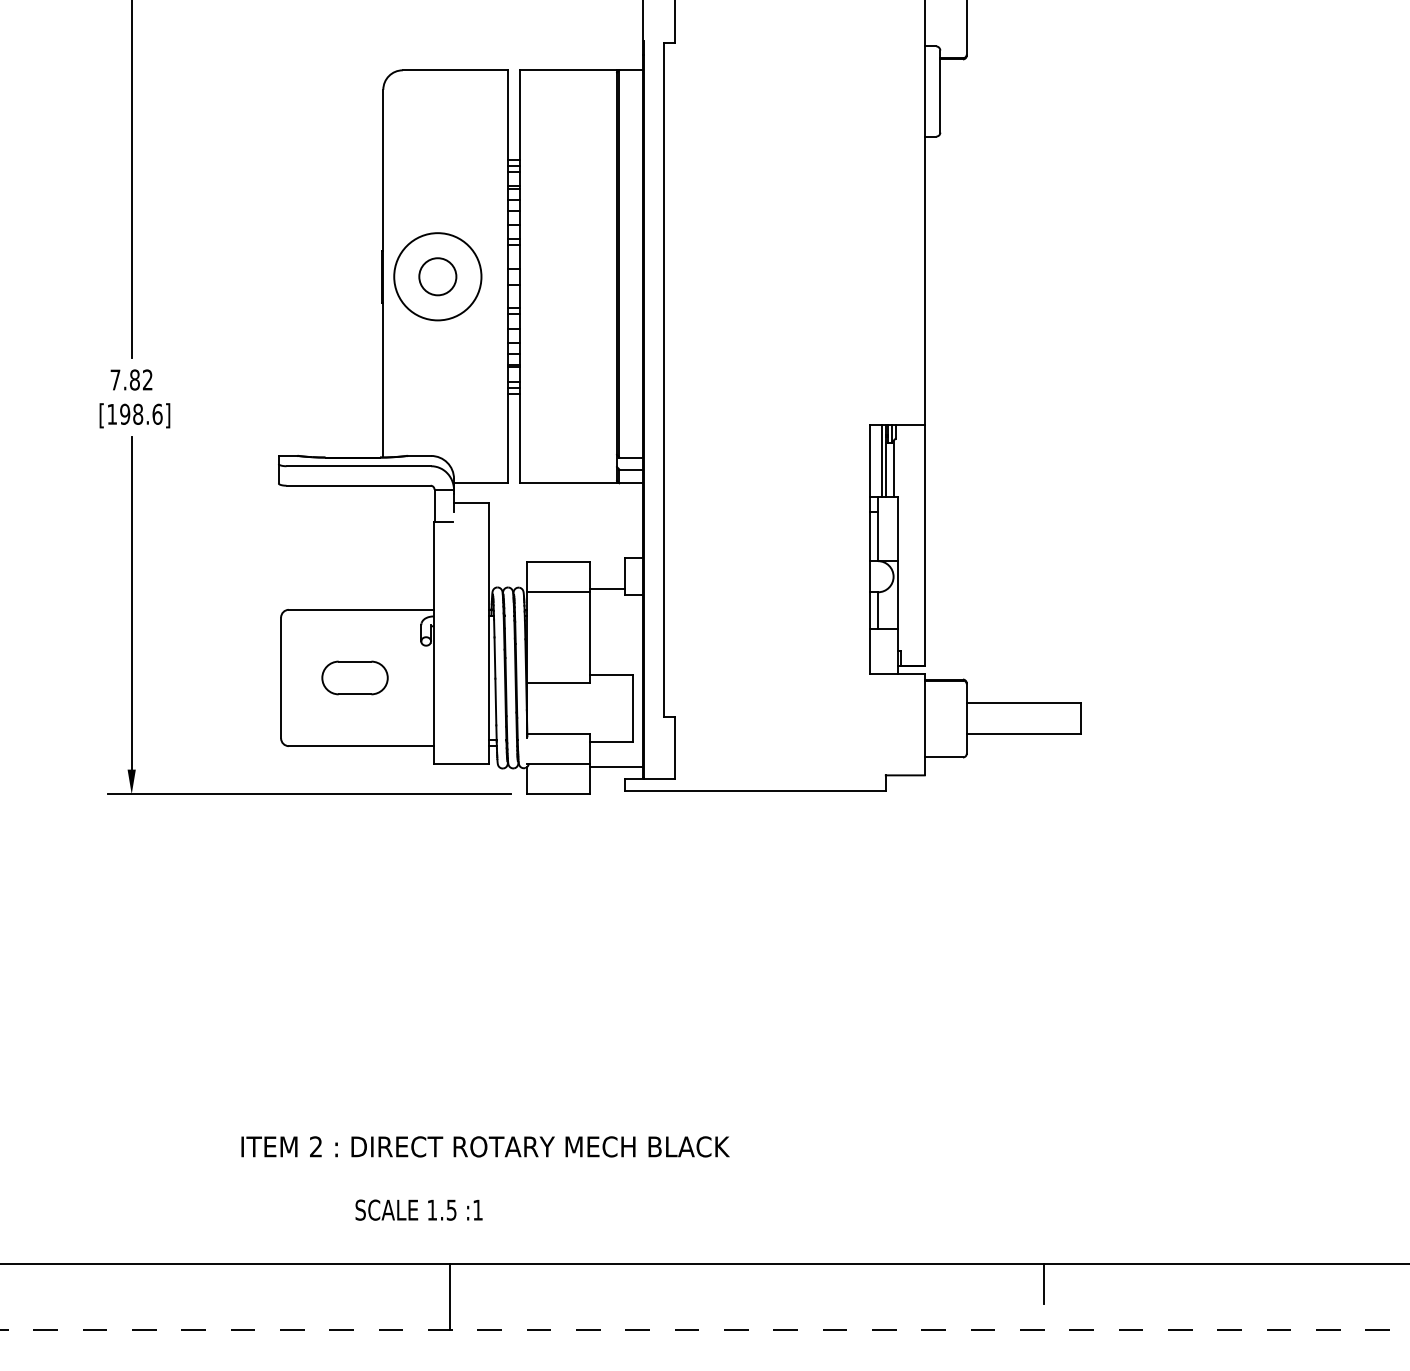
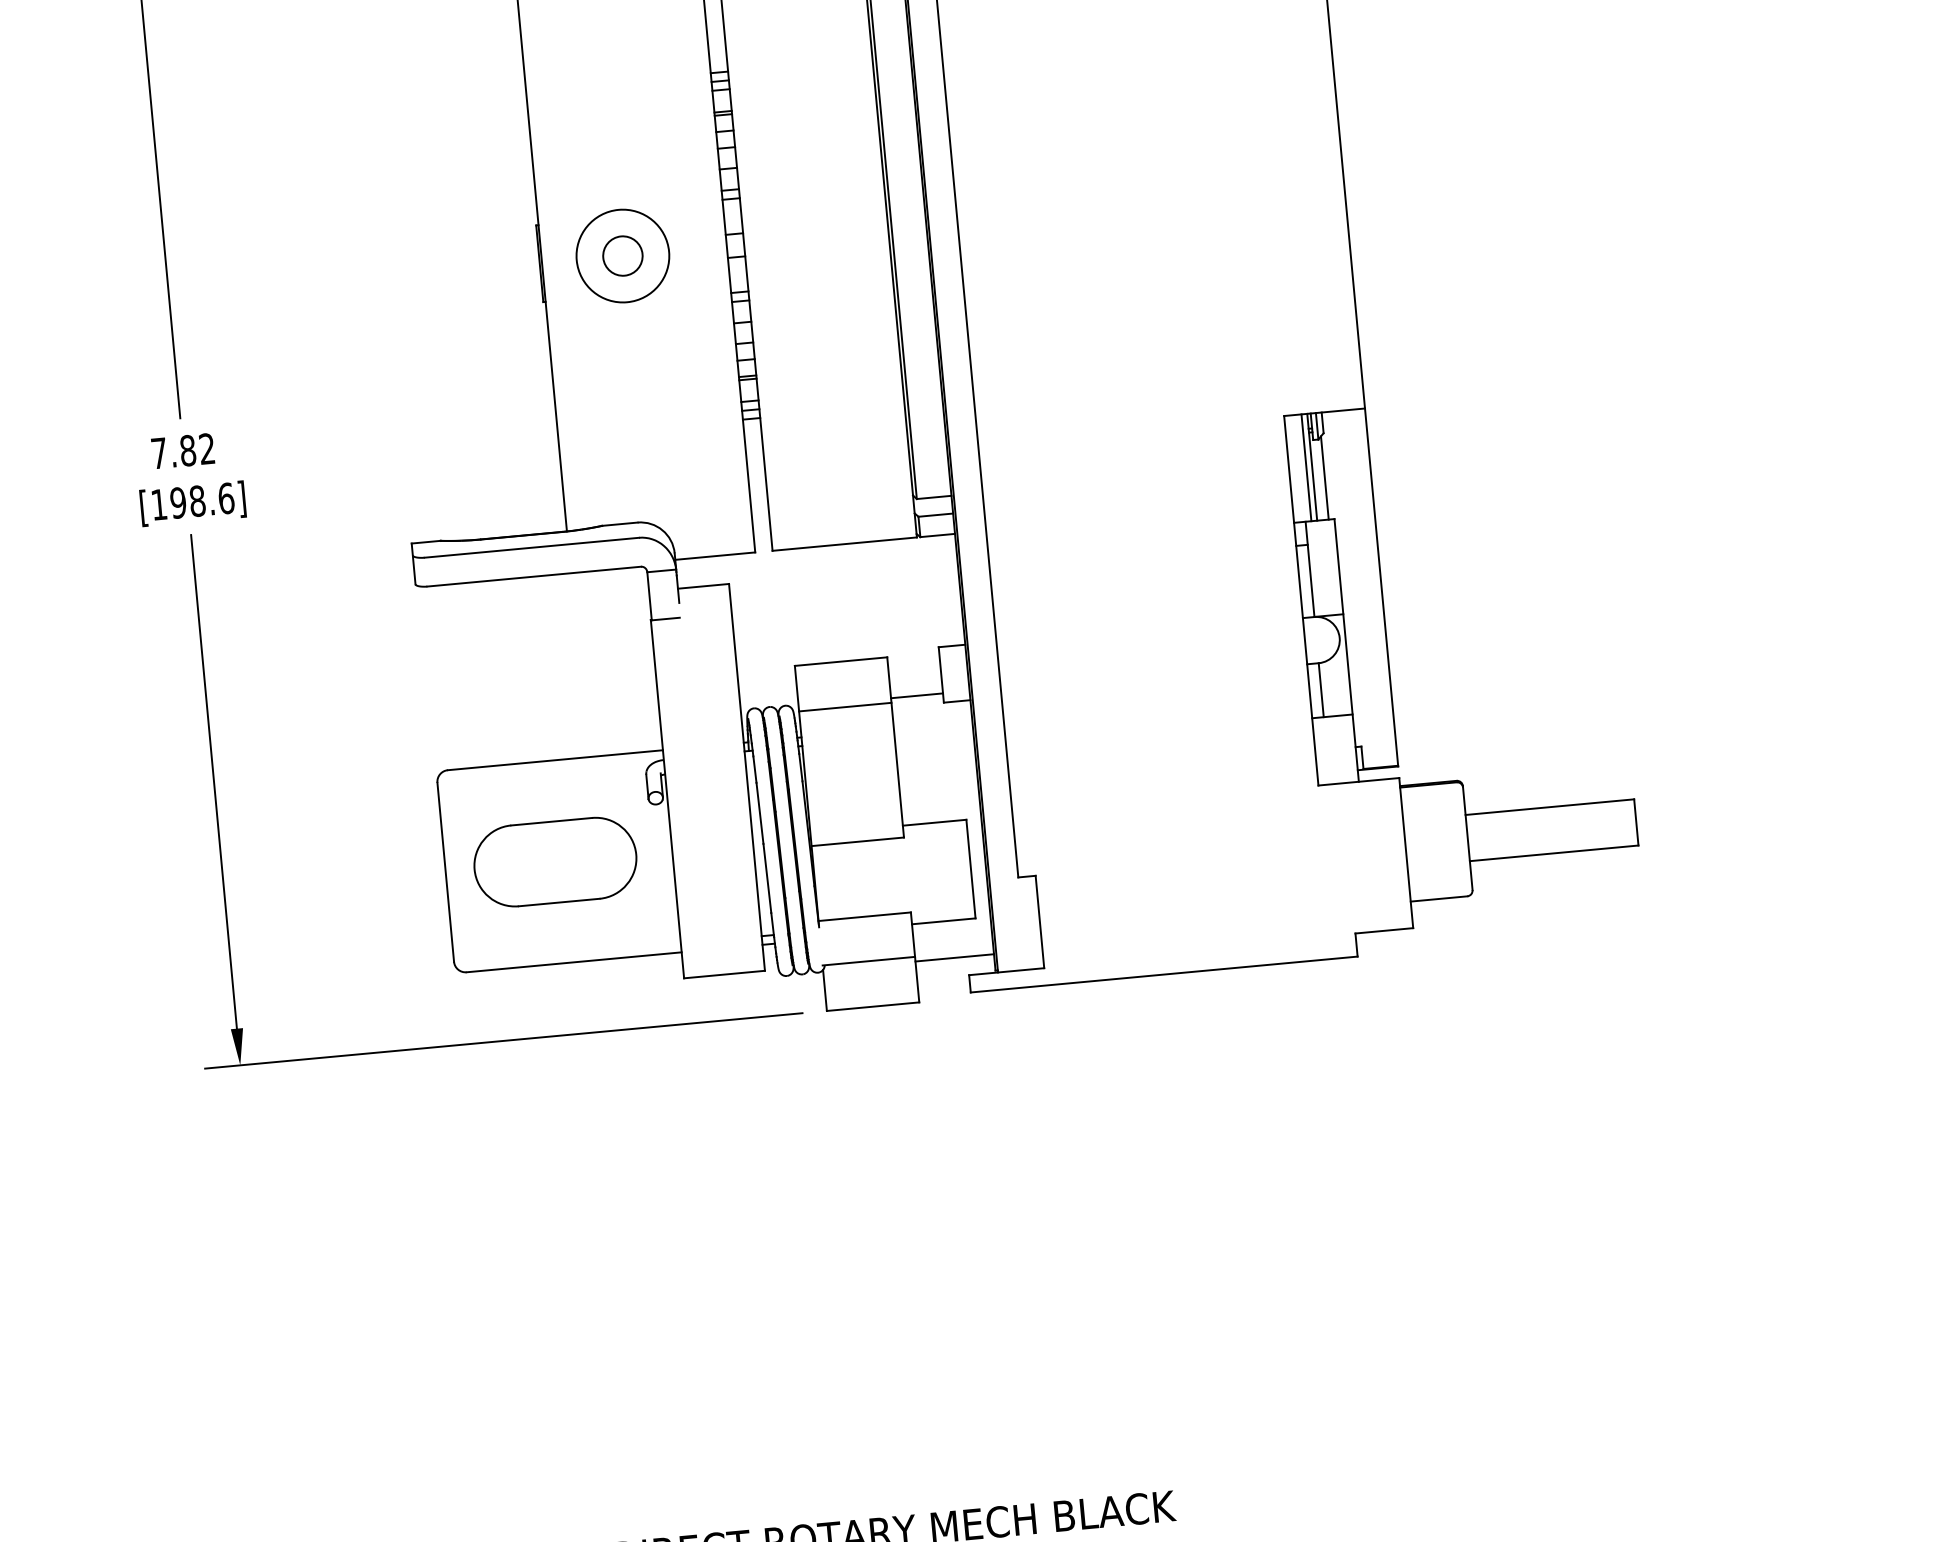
circle: (437, 276) -> (622, 255), size x0.71
circle: (437, 276) -> (622, 255), size x0.71
part: (354, 677) -> (554, 861), size x1.67

